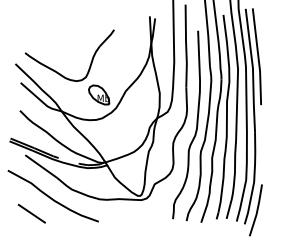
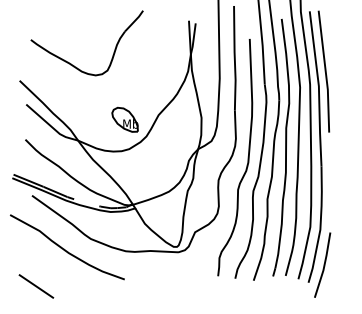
part: (57, 71) -> (71, 63), moved
line: (31, 213) -> (36, 286), moved

